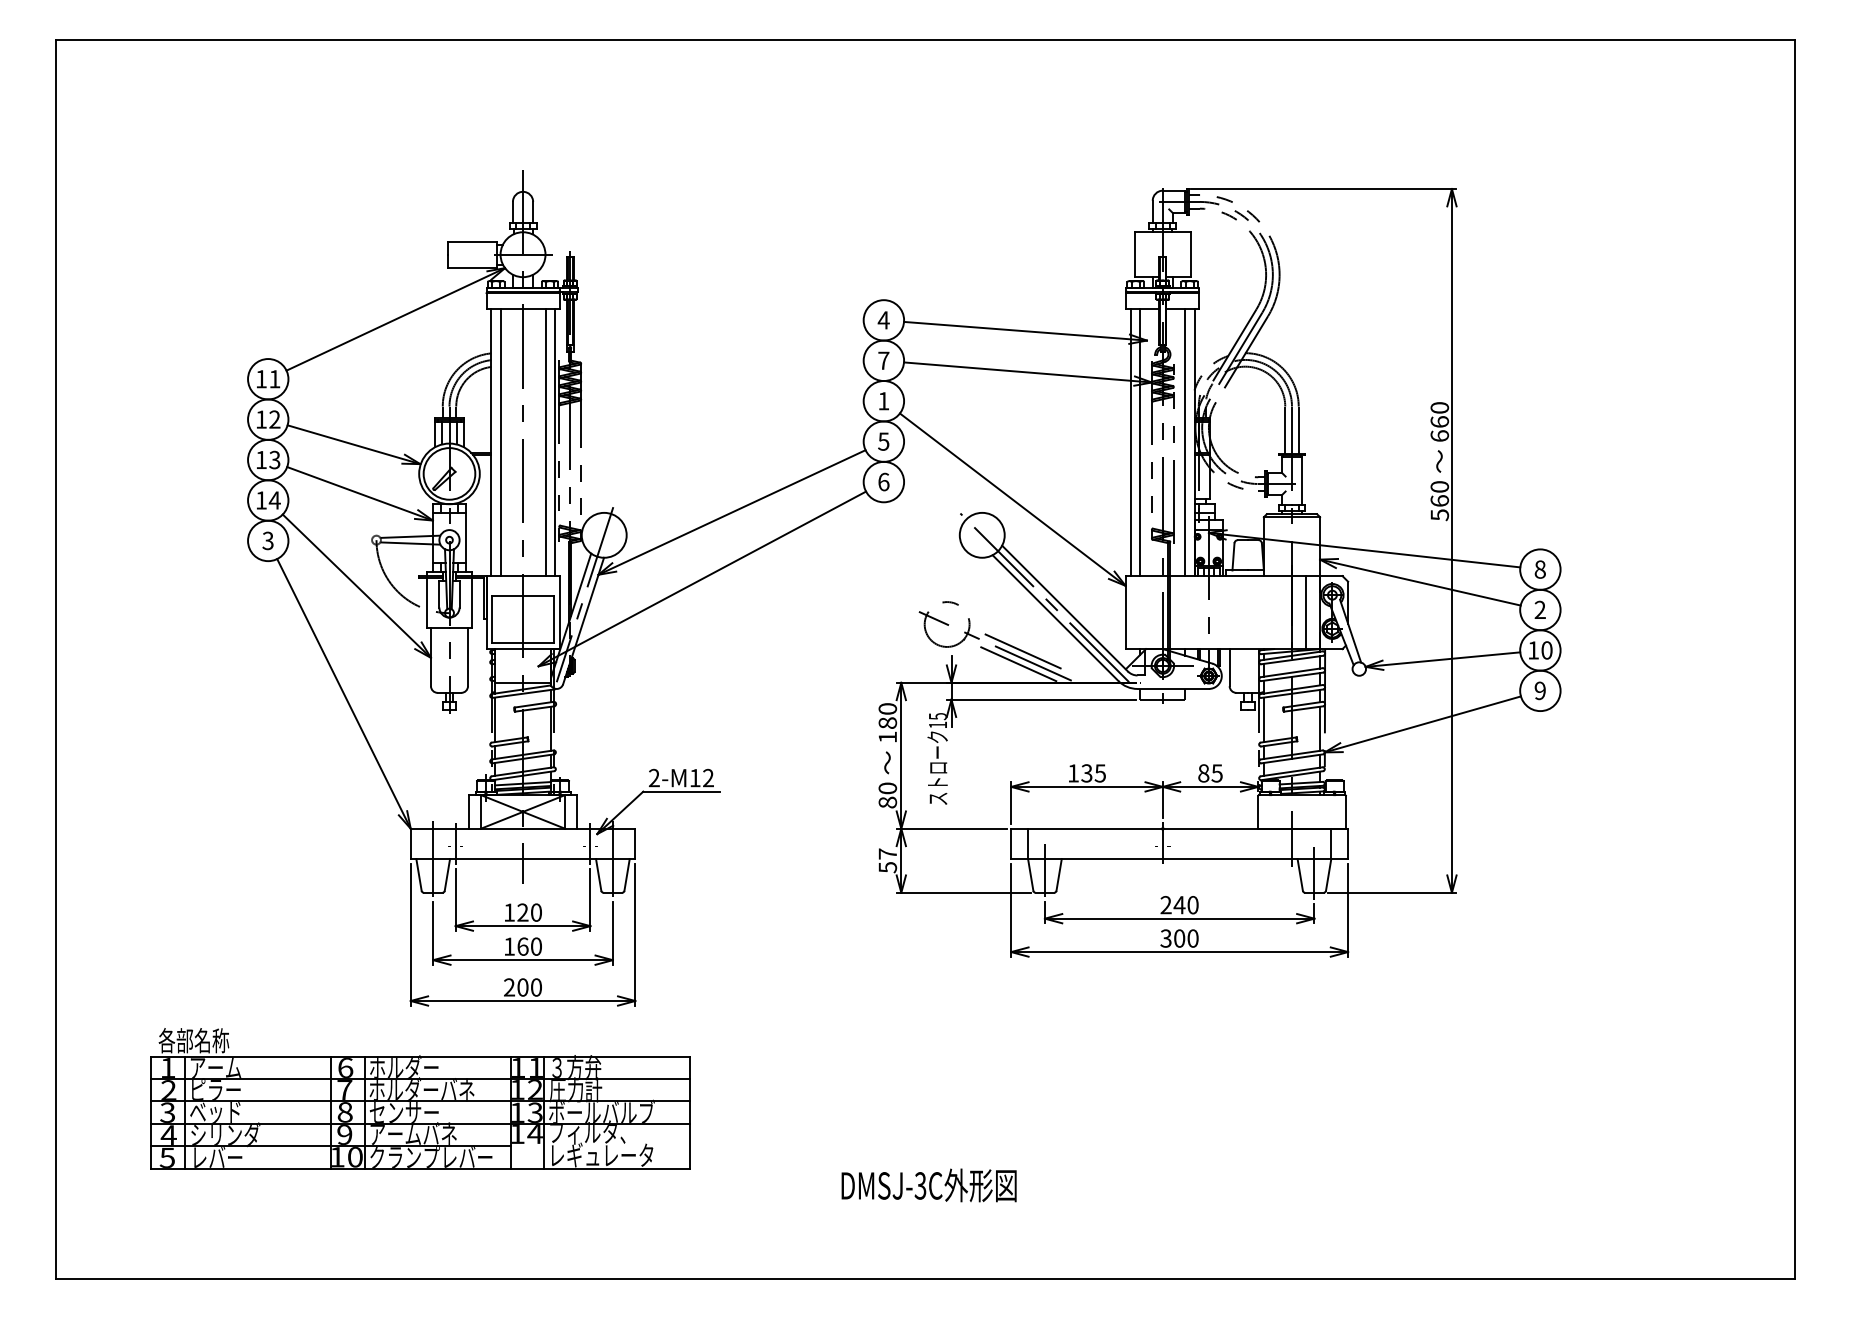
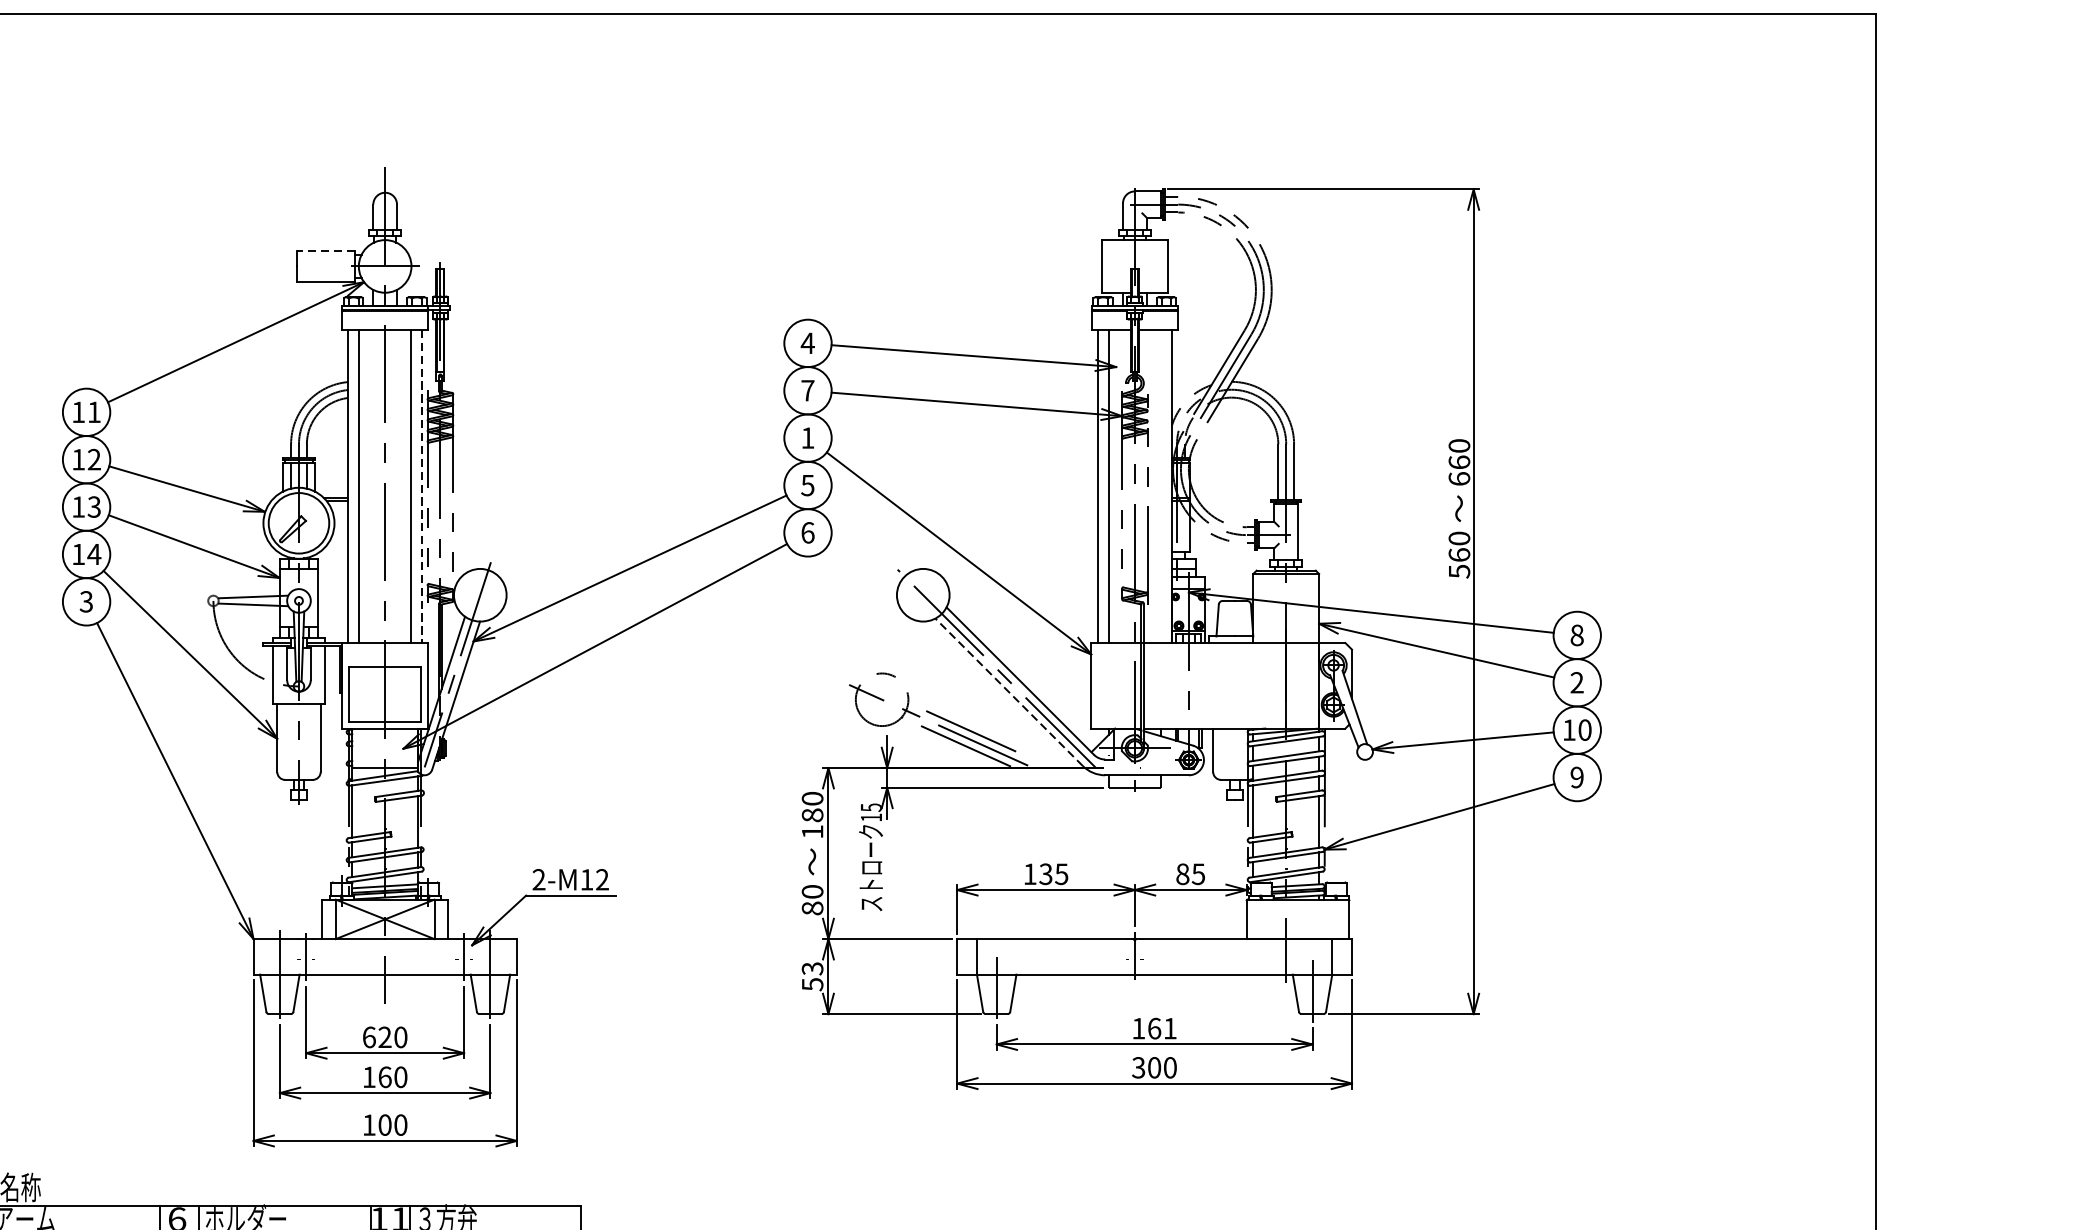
line: (472, 241) -> (325, 250), solid -> dashed
line: (554, 442) -> (422, 486), solid -> dashed
line: (1185, 442) -> (1161, 486), removed
line: (1306, 612) -> (1303, 685), removed
line: (1055, 618) -> (1009, 692), solid -> dashed
text: (887, 853) -> (812, 968), 57 -> 53
text: (1179, 905) -> (1154, 1029), 240 -> 161
text: (509, 912) -> (369, 1037), 120 -> 620
text: (509, 987) -> (369, 1125), 200 -> 100

